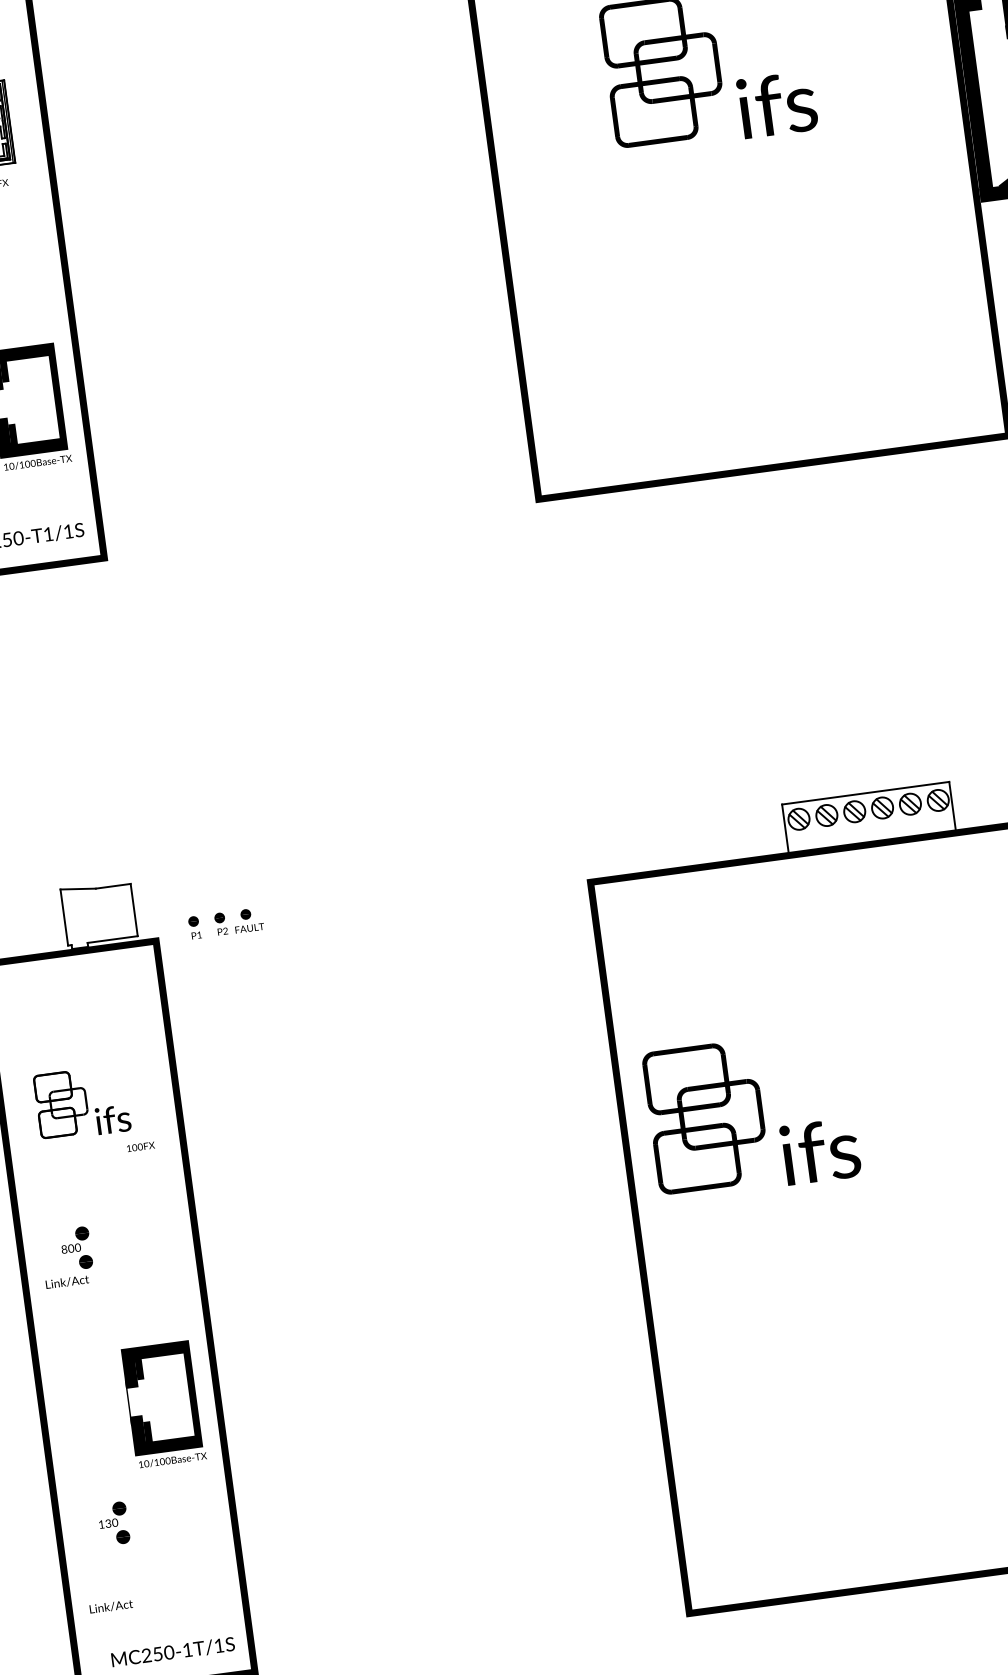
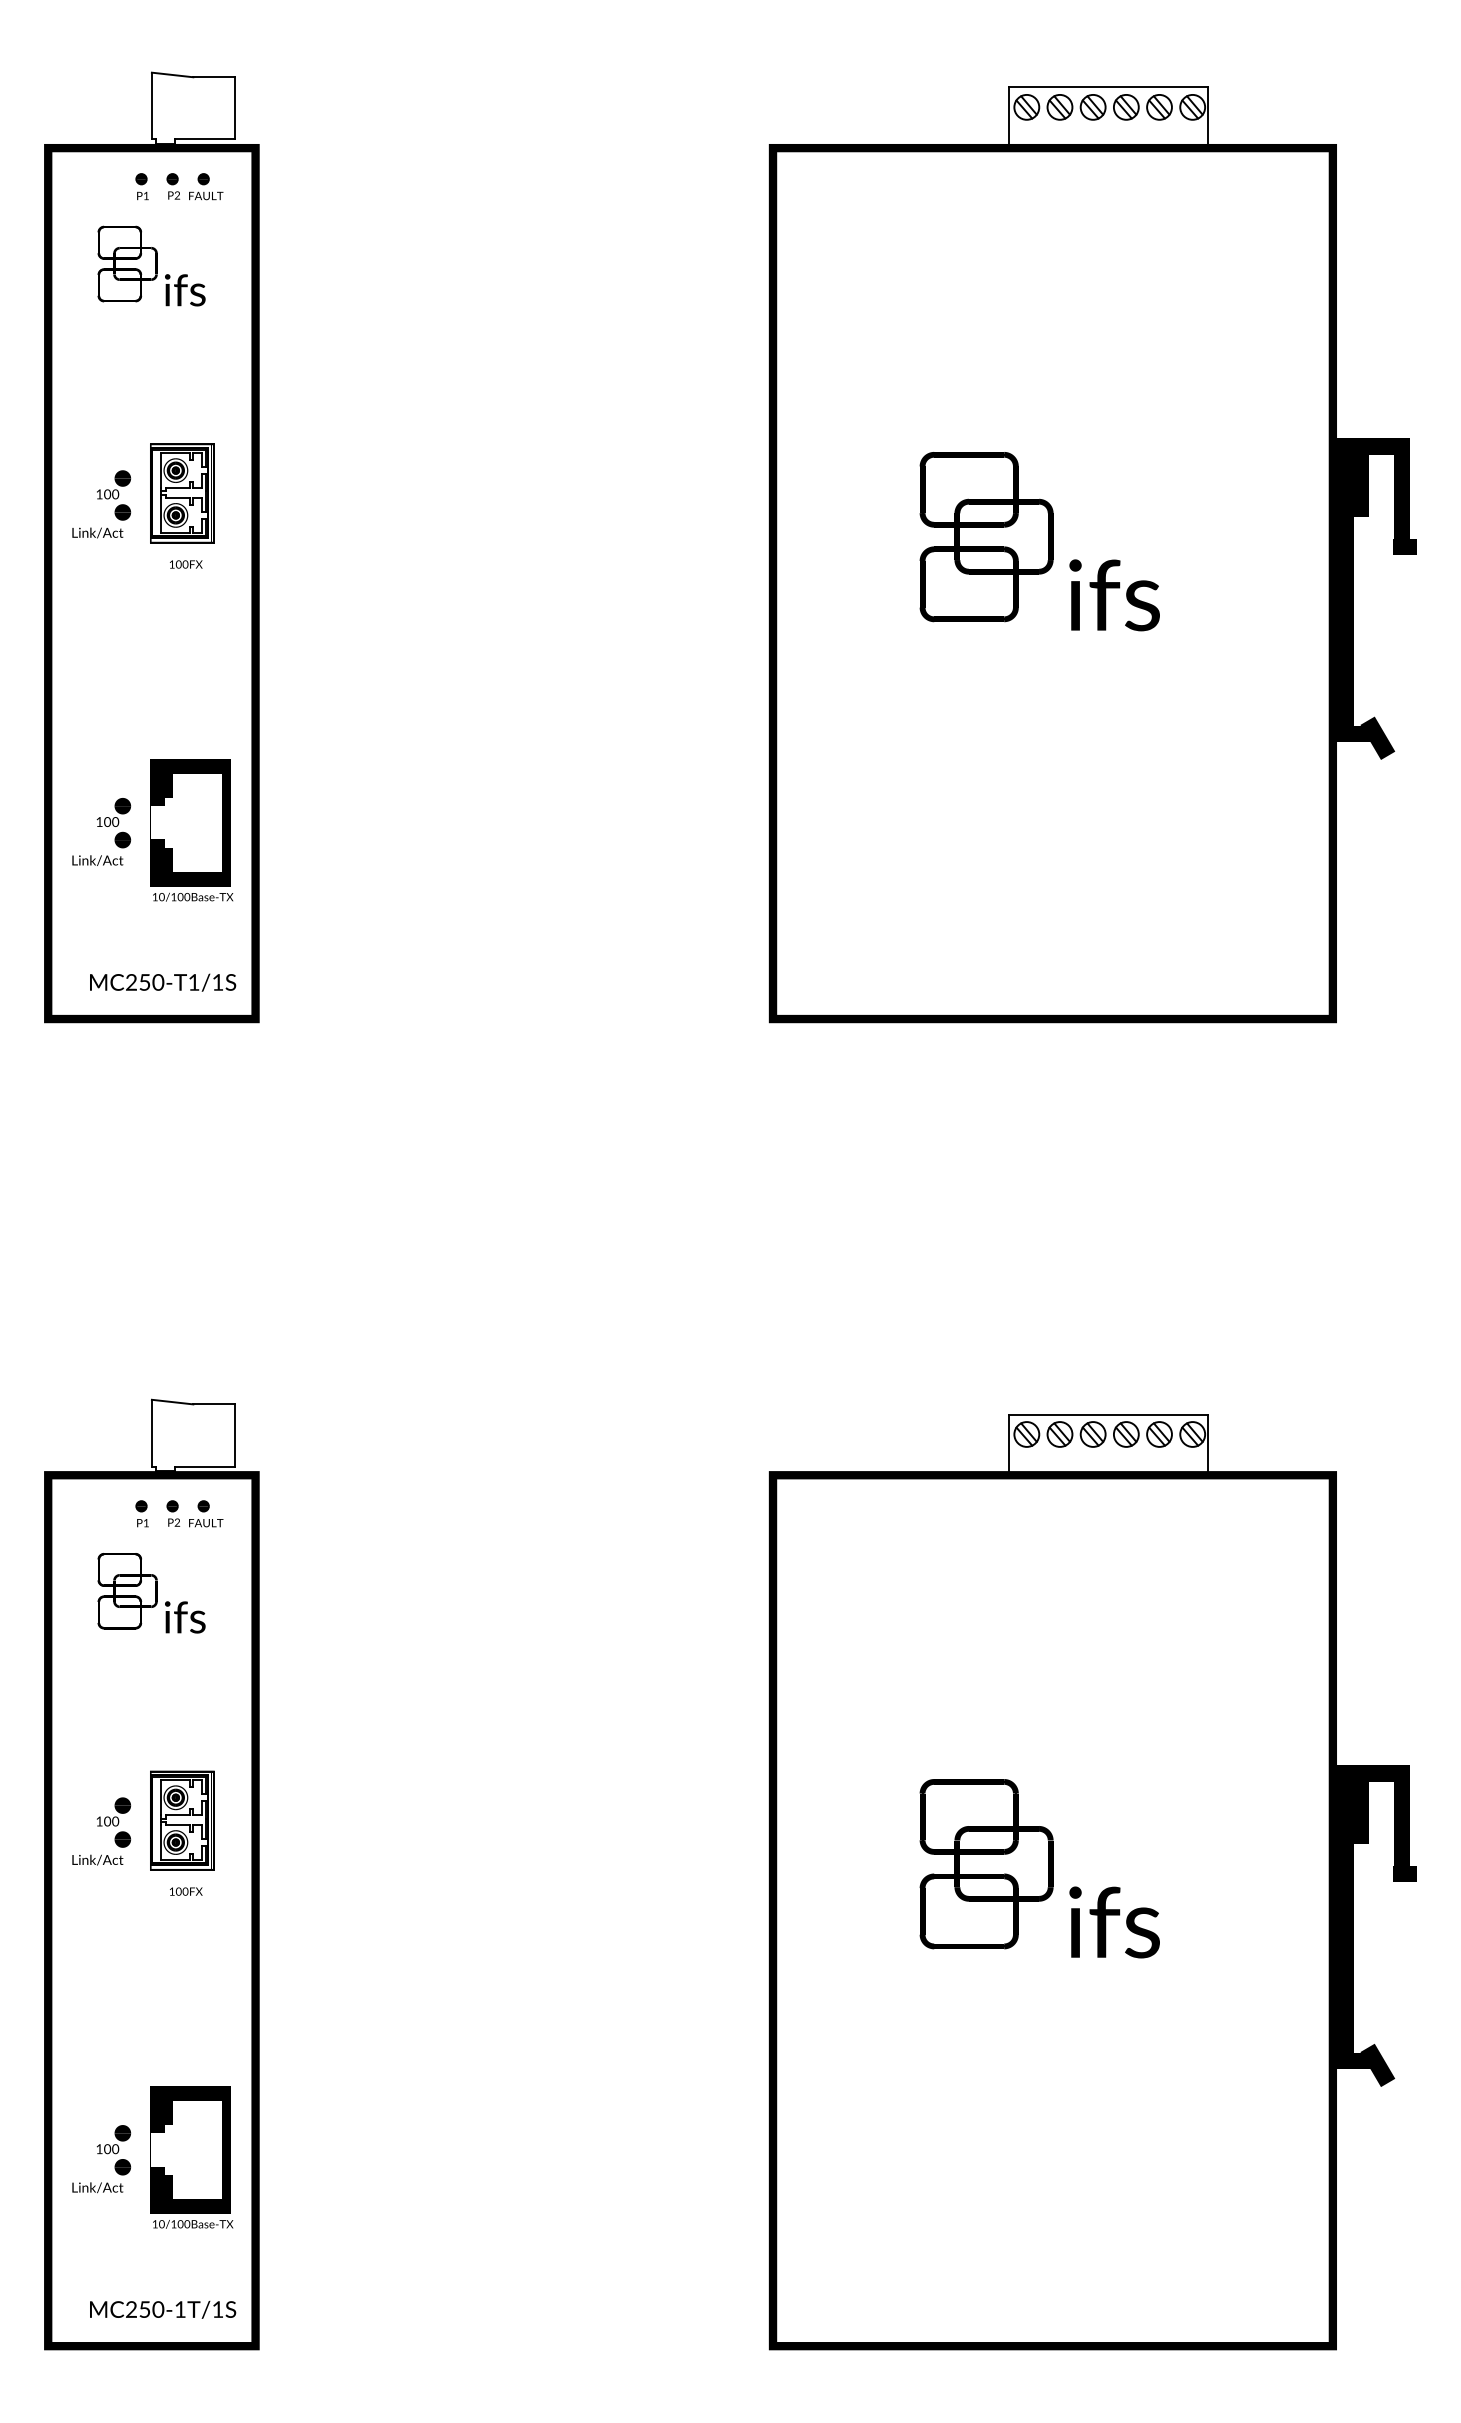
part: (226, 923) -> (179, 1513), moved
part: (82, 1103) -> (151, 1593), moved
part: (751, 1114) -> (1039, 1868), moved
text: (141, 1146) -> (186, 1891), moved
part: (133, 1239) -> (182, 1820), added
text: (64, 1249) -> (99, 1821), 800 -> 100
text: (164, 1404) -> (191, 2157), moved
text: (108, 1523) -> (107, 2148), 130 -> 100
text: (110, 1606) -> (97, 2187), moved

